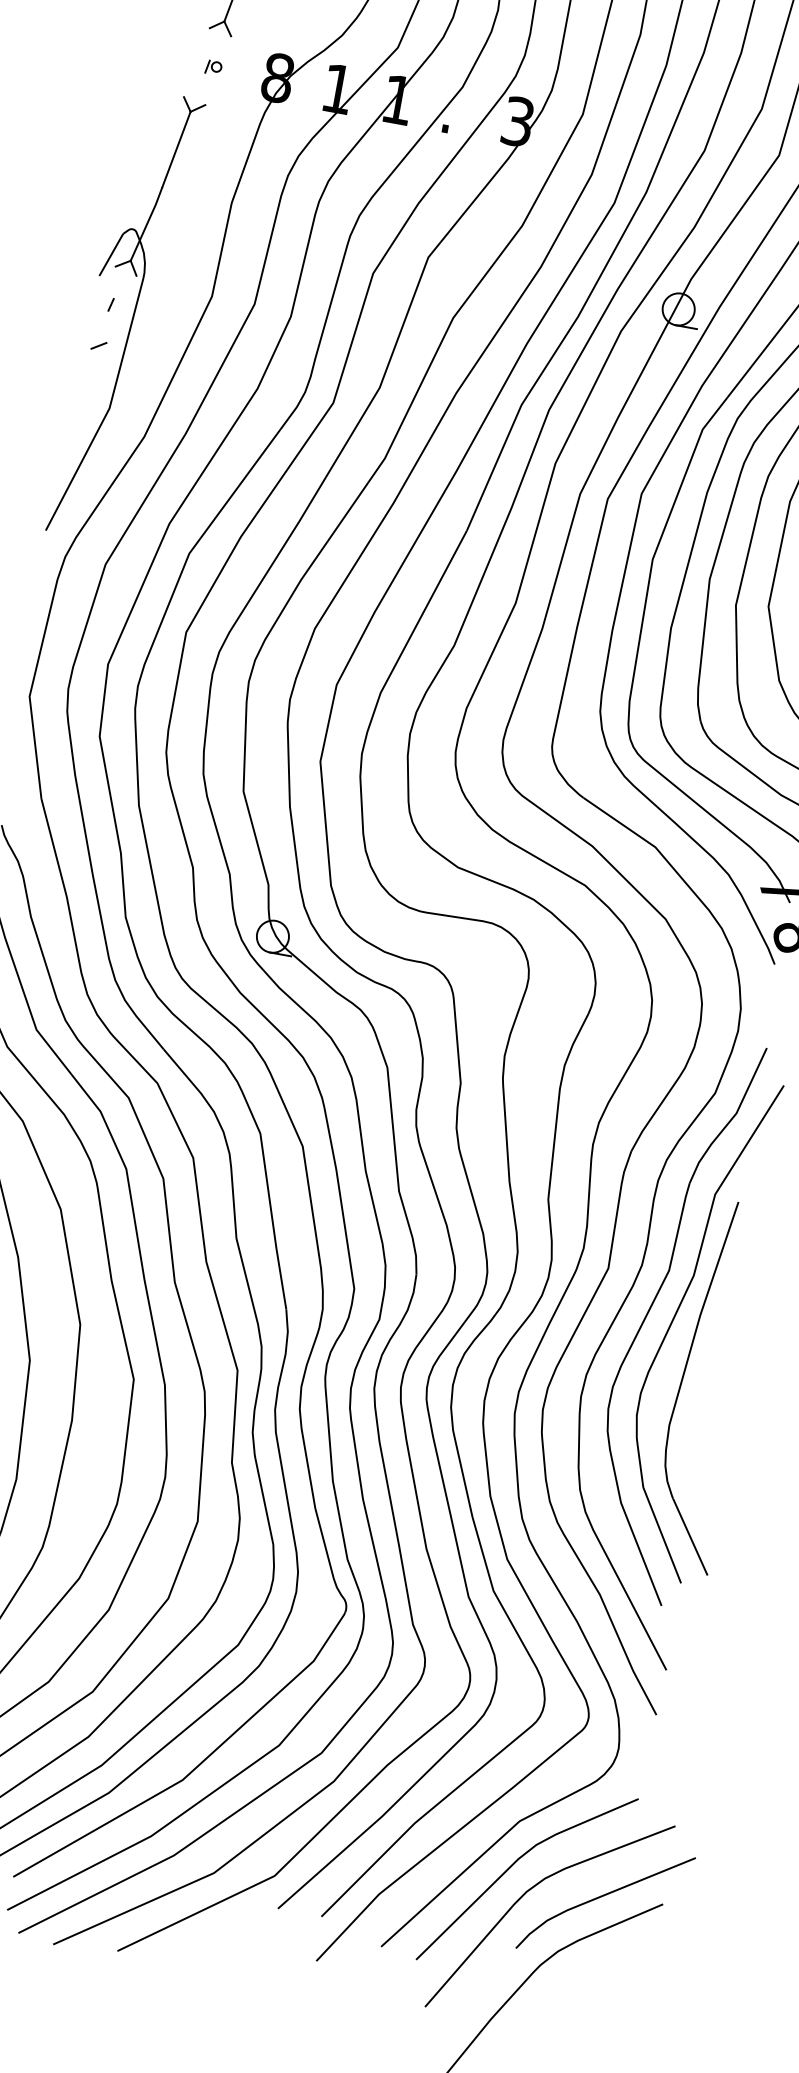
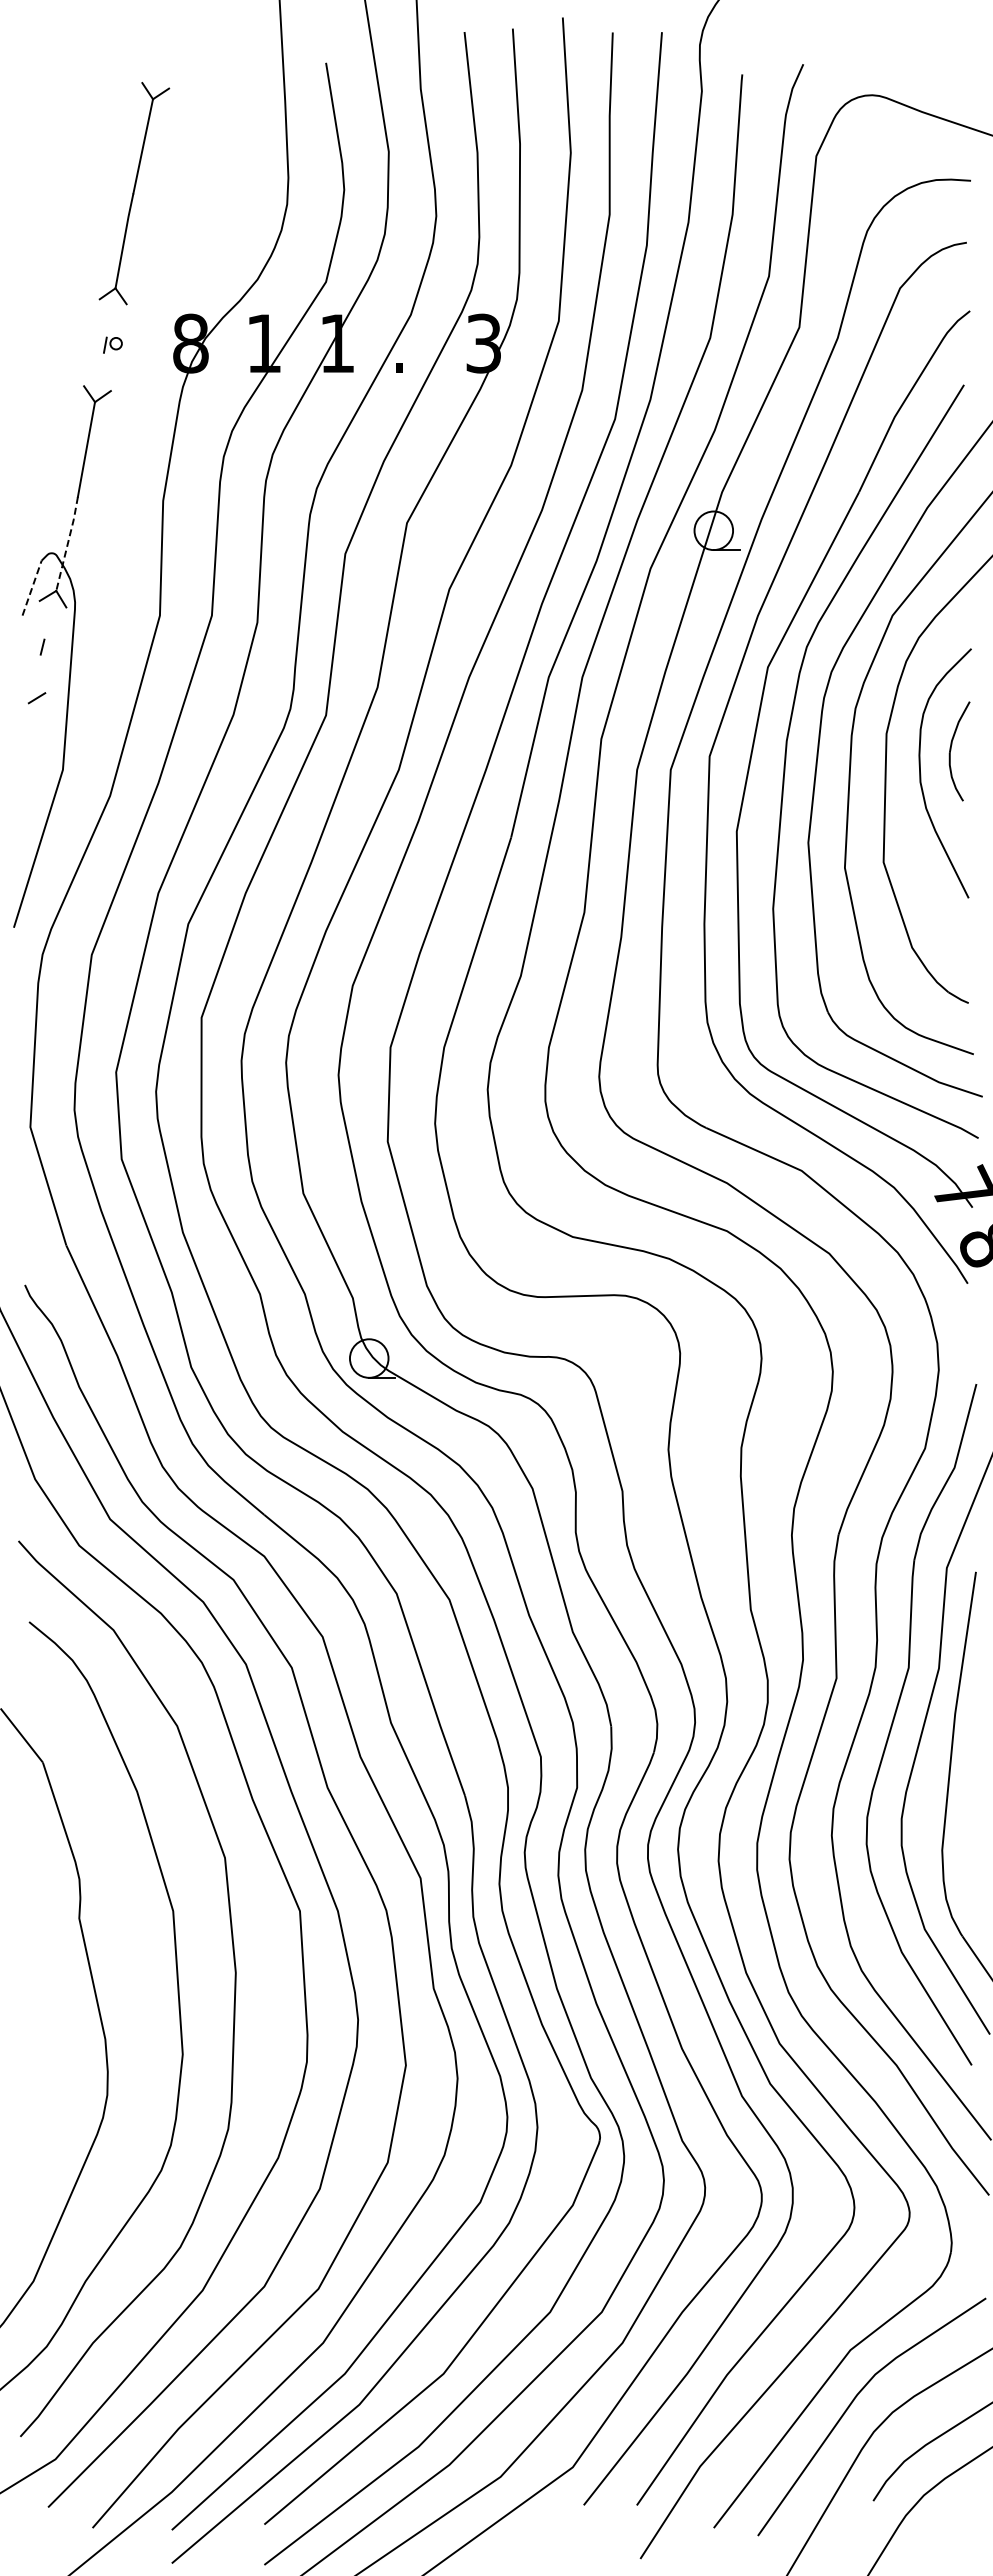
line: (146, 223) -> (67, 543), solid -> dashed
line: (111, 254) -> (32, 587), solid -> dashed

